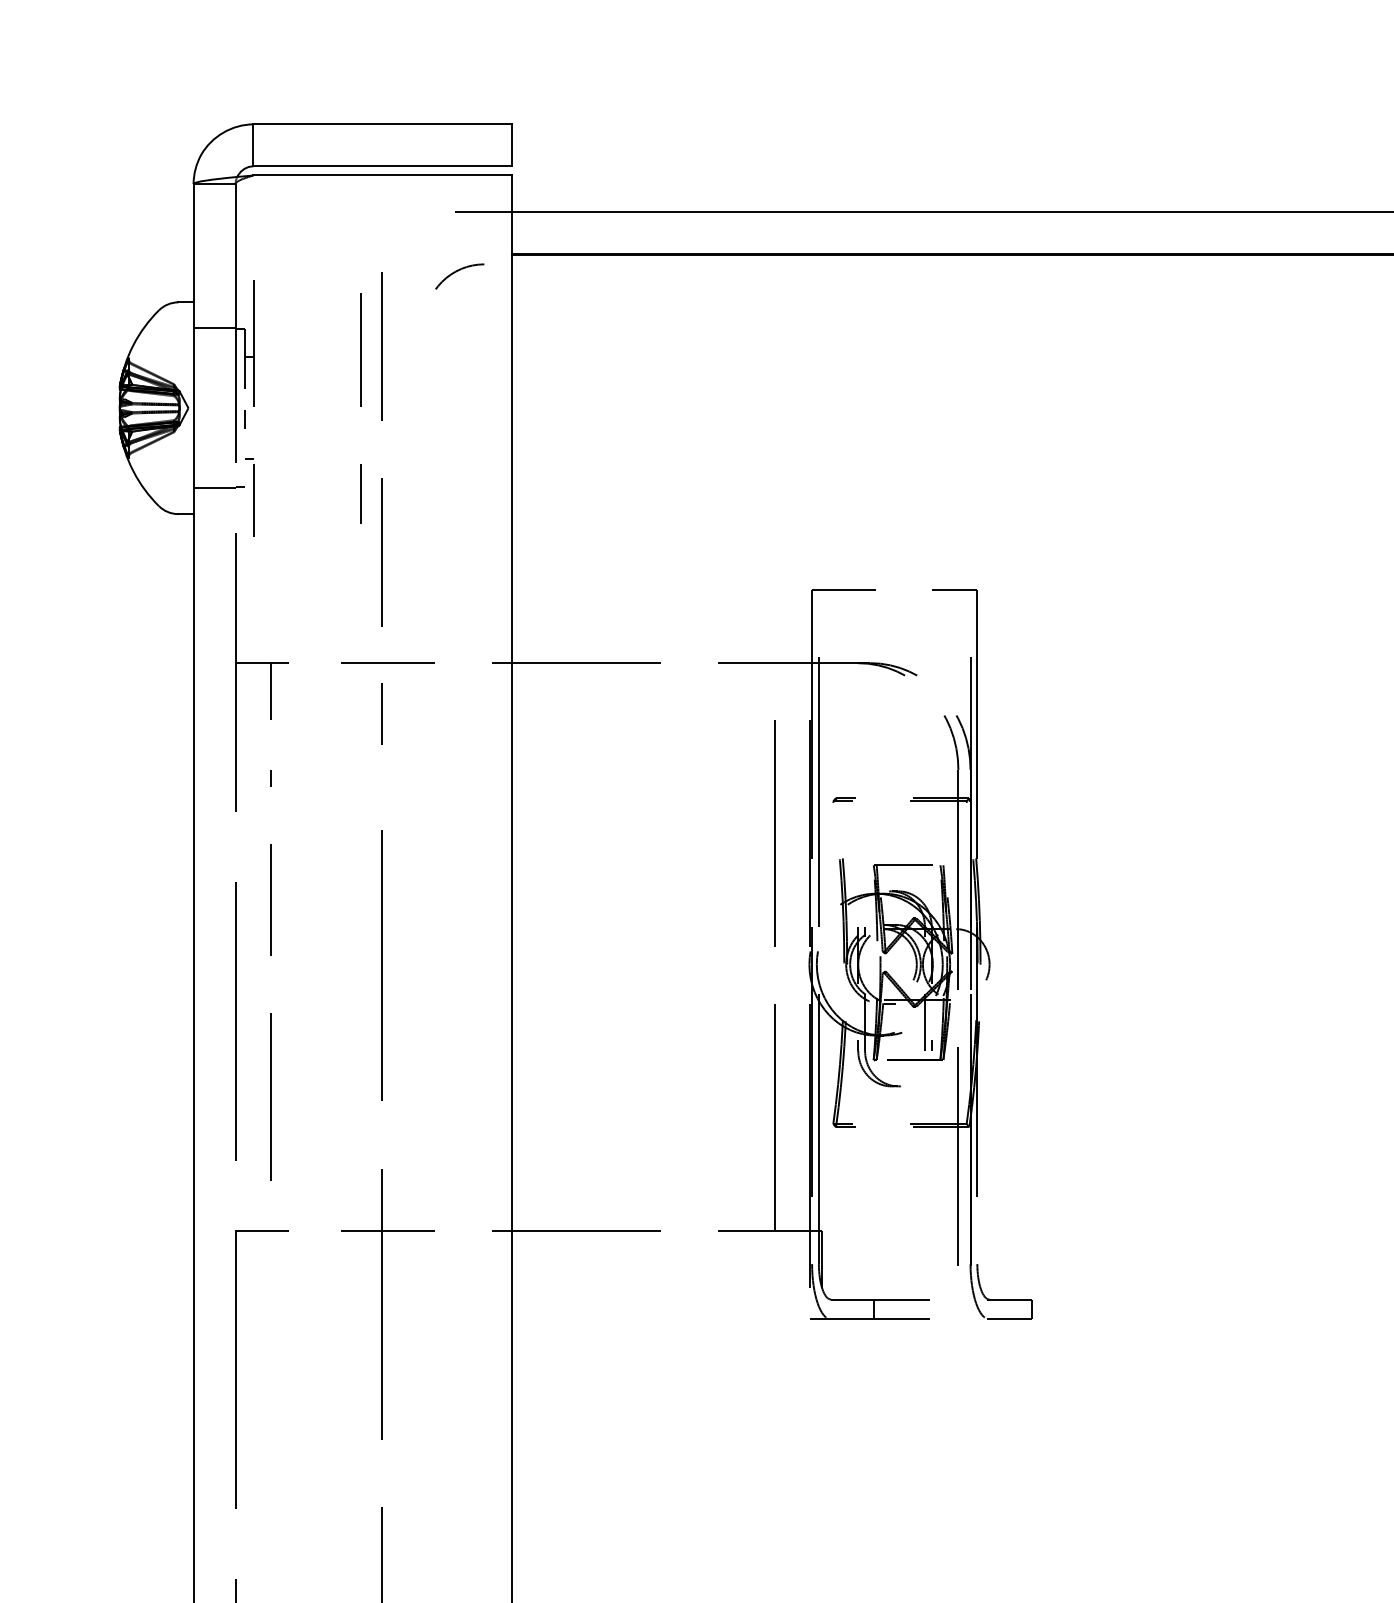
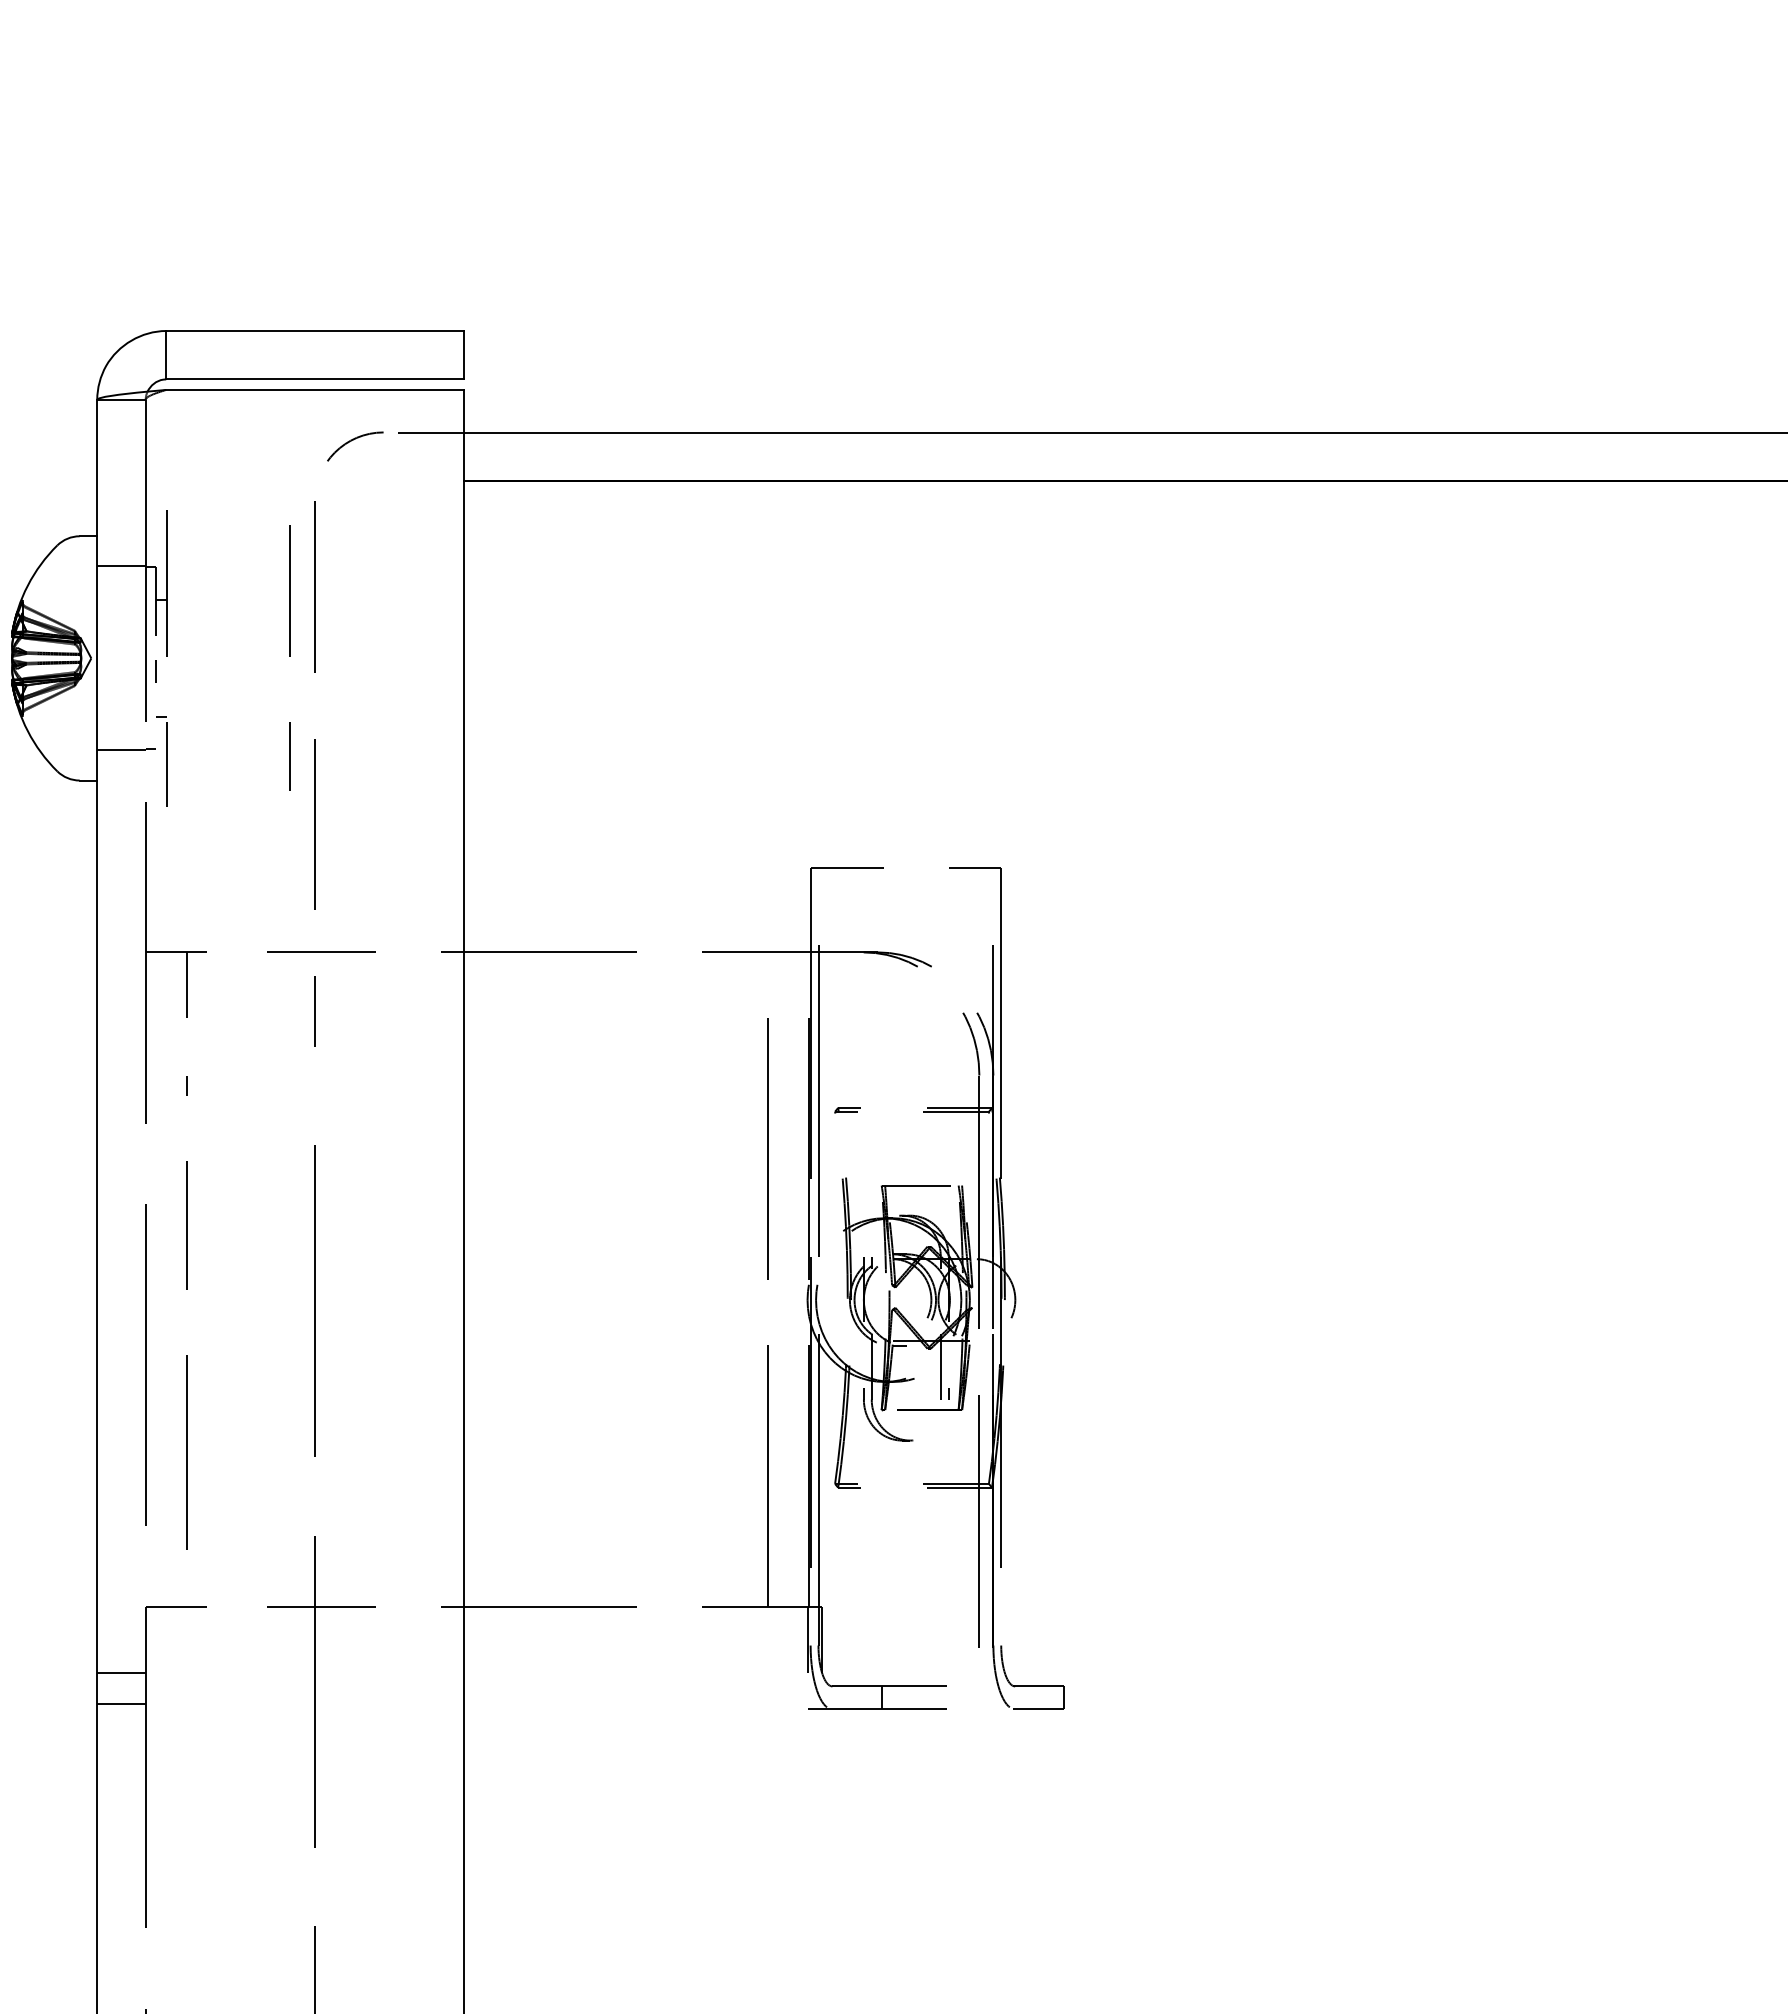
arc: (458, 271) -> (353, 440), moved
line: (214, 1288) -> (121, 1673), added
line: (214, 1315) -> (121, 1704), added

